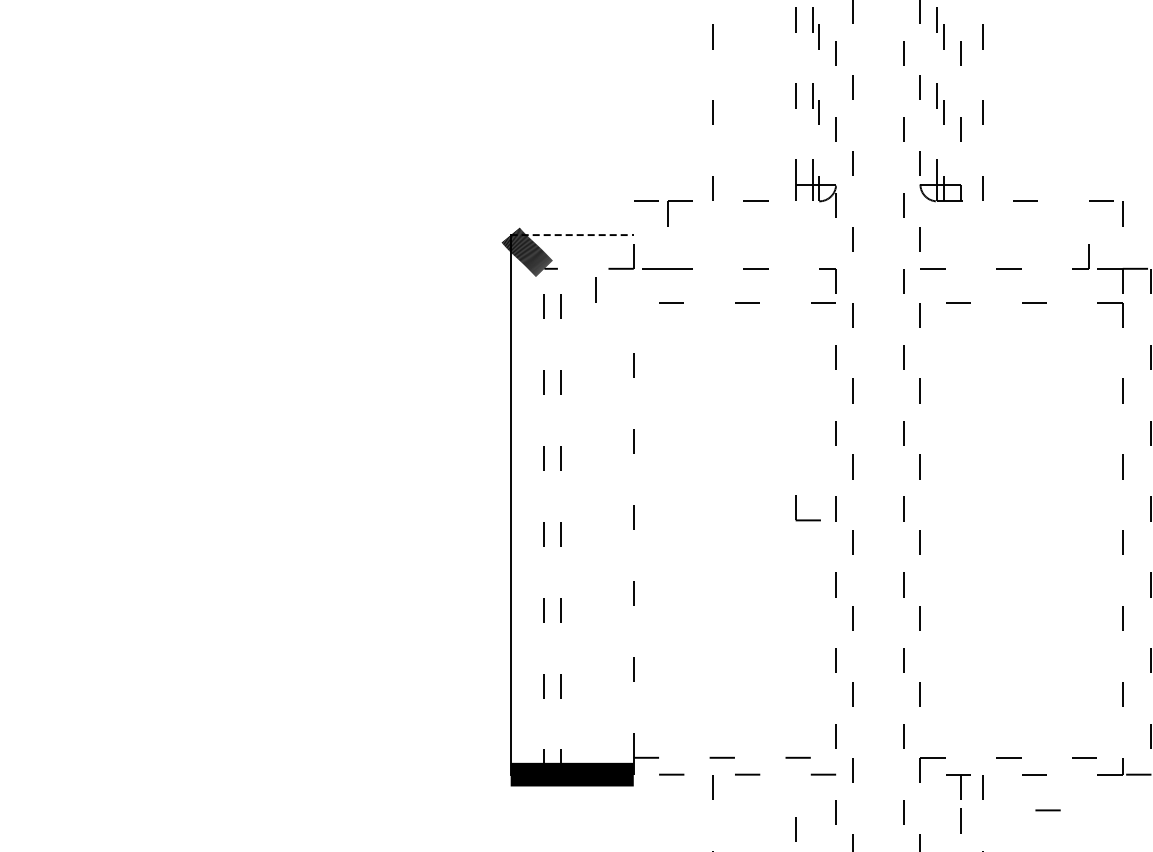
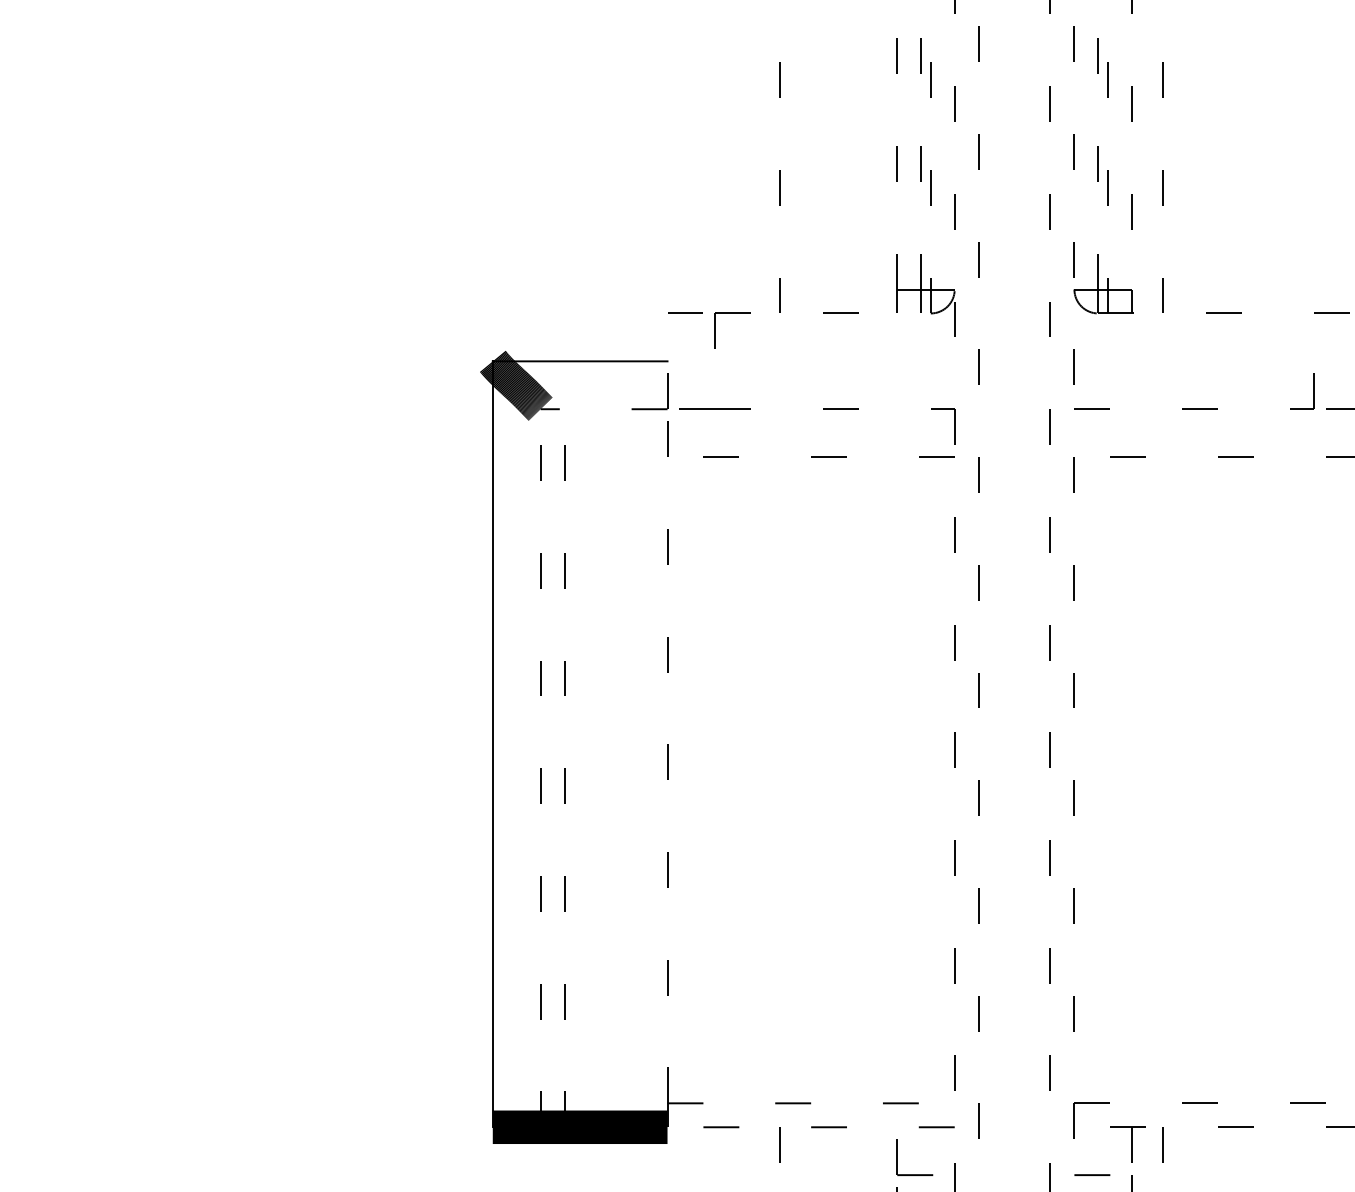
line: (572, 235) -> (580, 361), dashed -> solid
line: (595, 289) -> (667, 438), moved
part: (796, 508) -> (898, 1158), moved
line: (1047, 810) -> (1091, 1175), moved

